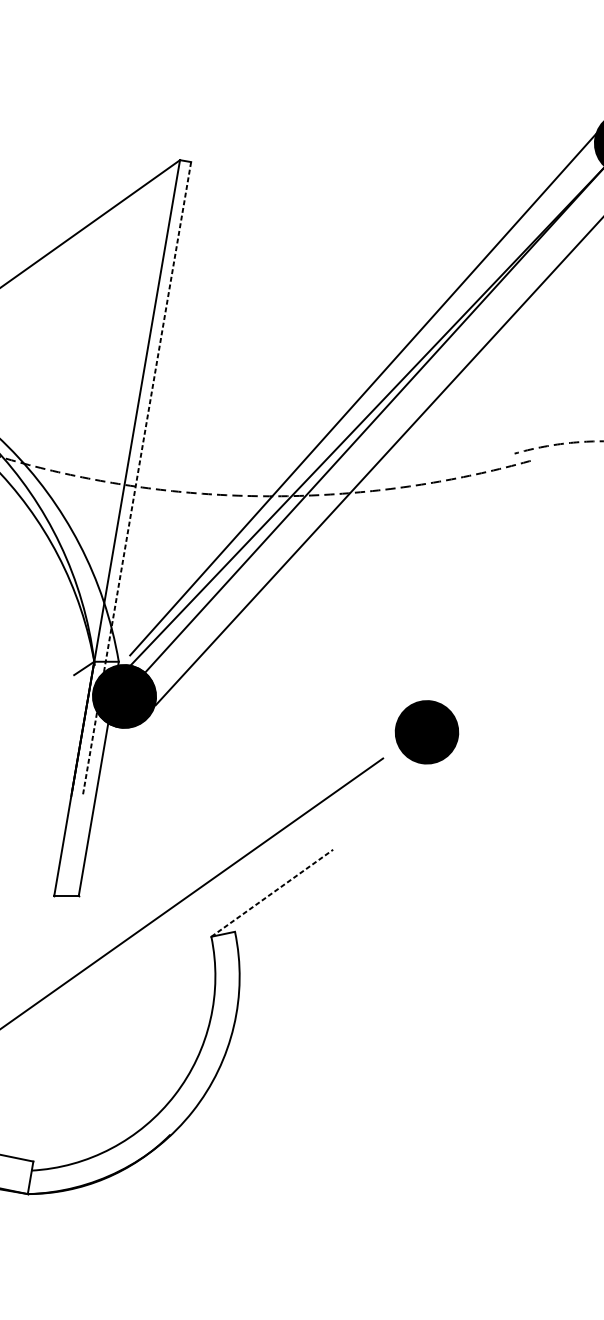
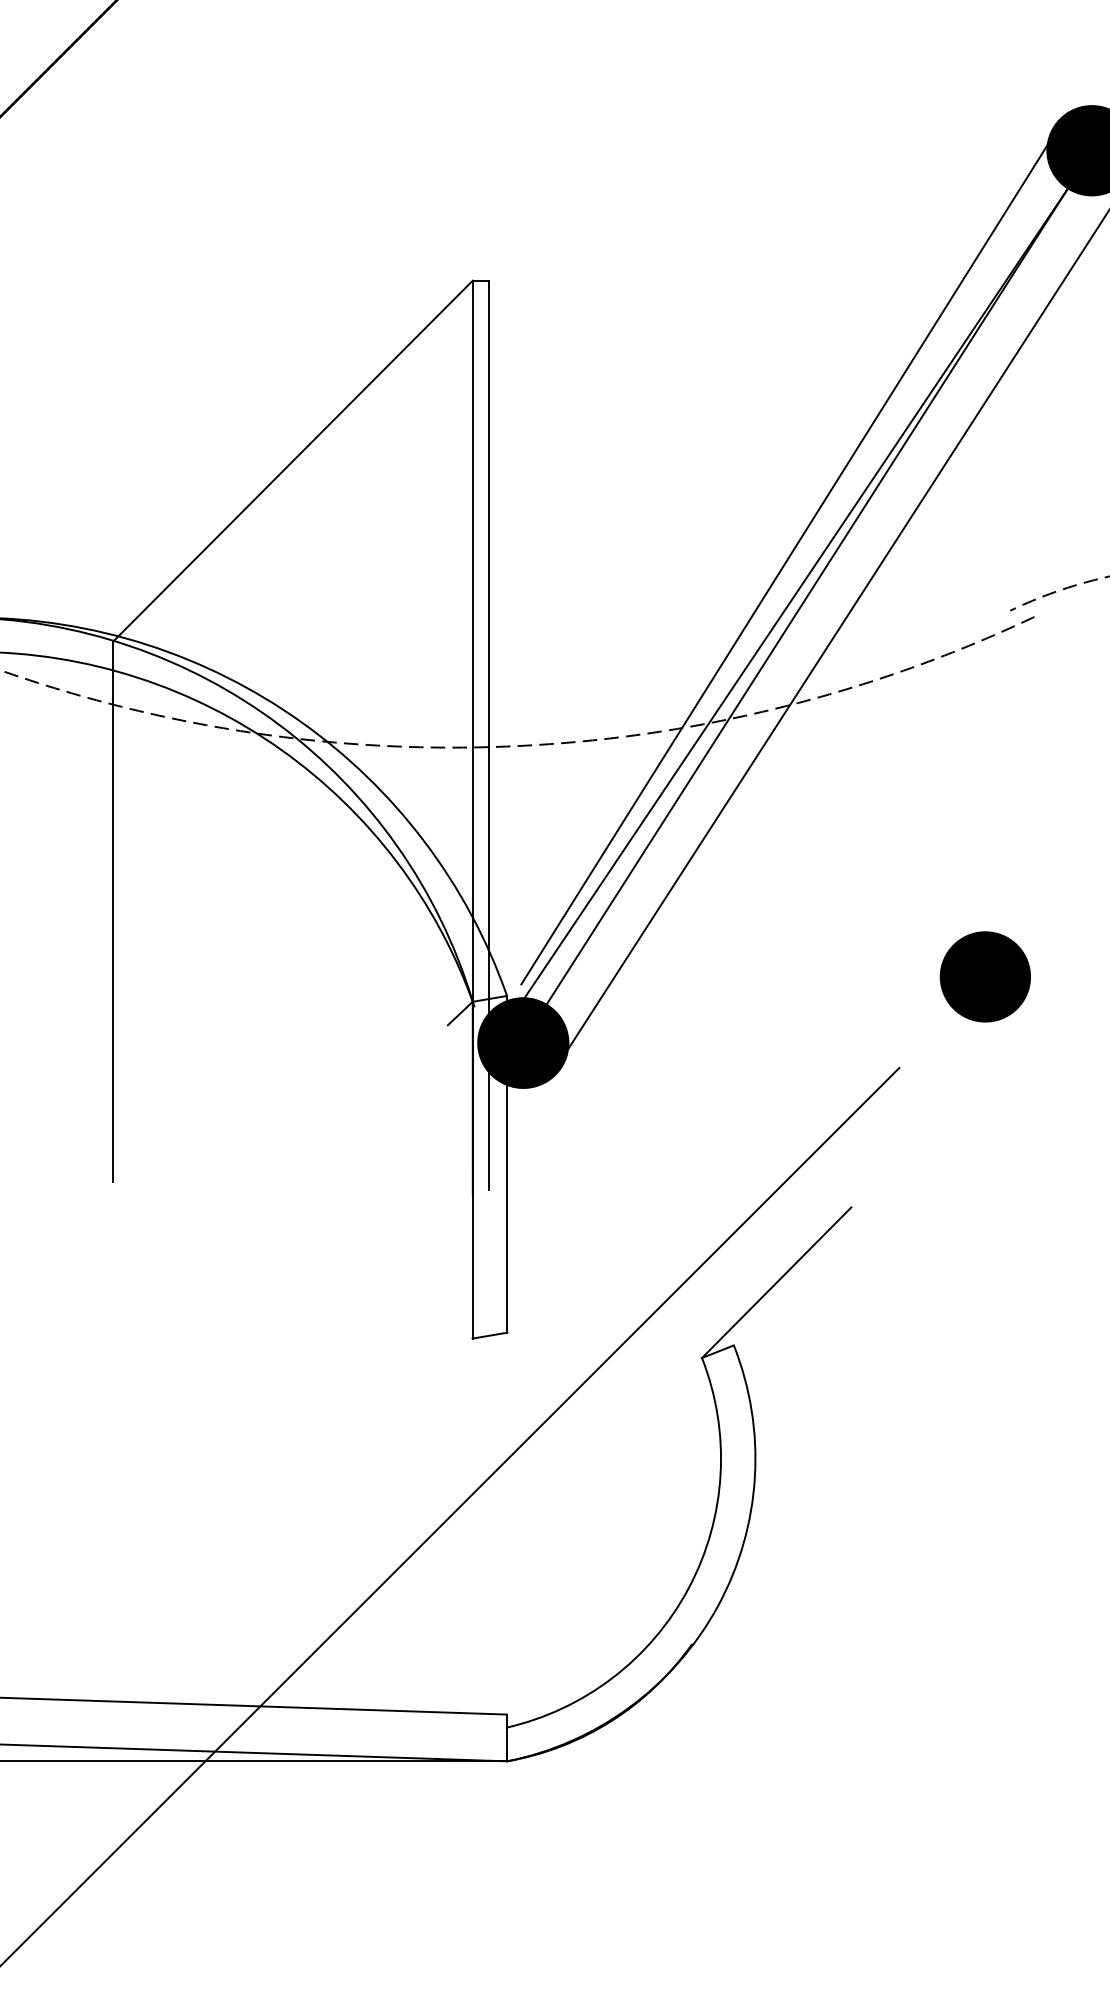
line: (136, 478) -> (488, 735), dashed -> solid
part: (426, 731) -> (984, 976), moved
line: (272, 893) -> (777, 1282), dashed -> solid

